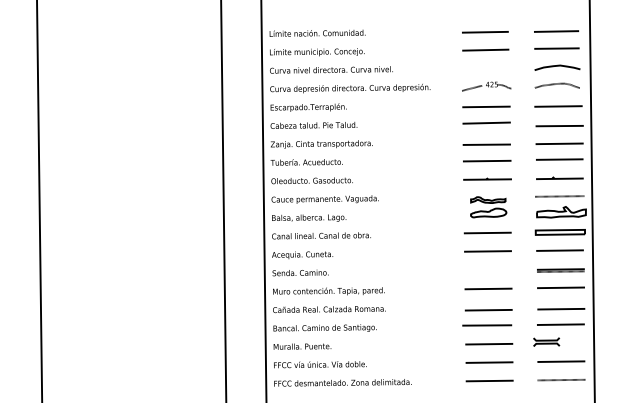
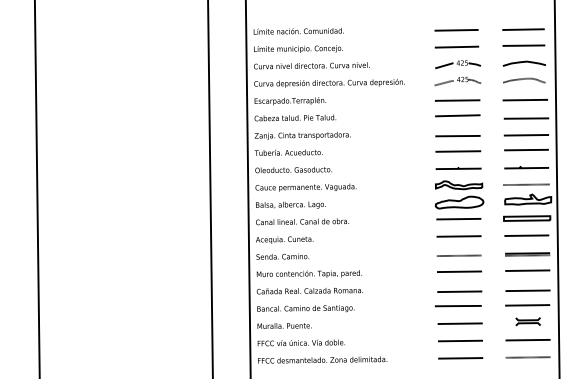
part: (486, 68) -> (457, 64), added
part: (488, 206) -> (459, 194), size x1.43
line: (487, 271) -> (458, 255), added
part: (545, 341) -> (527, 321), moved

